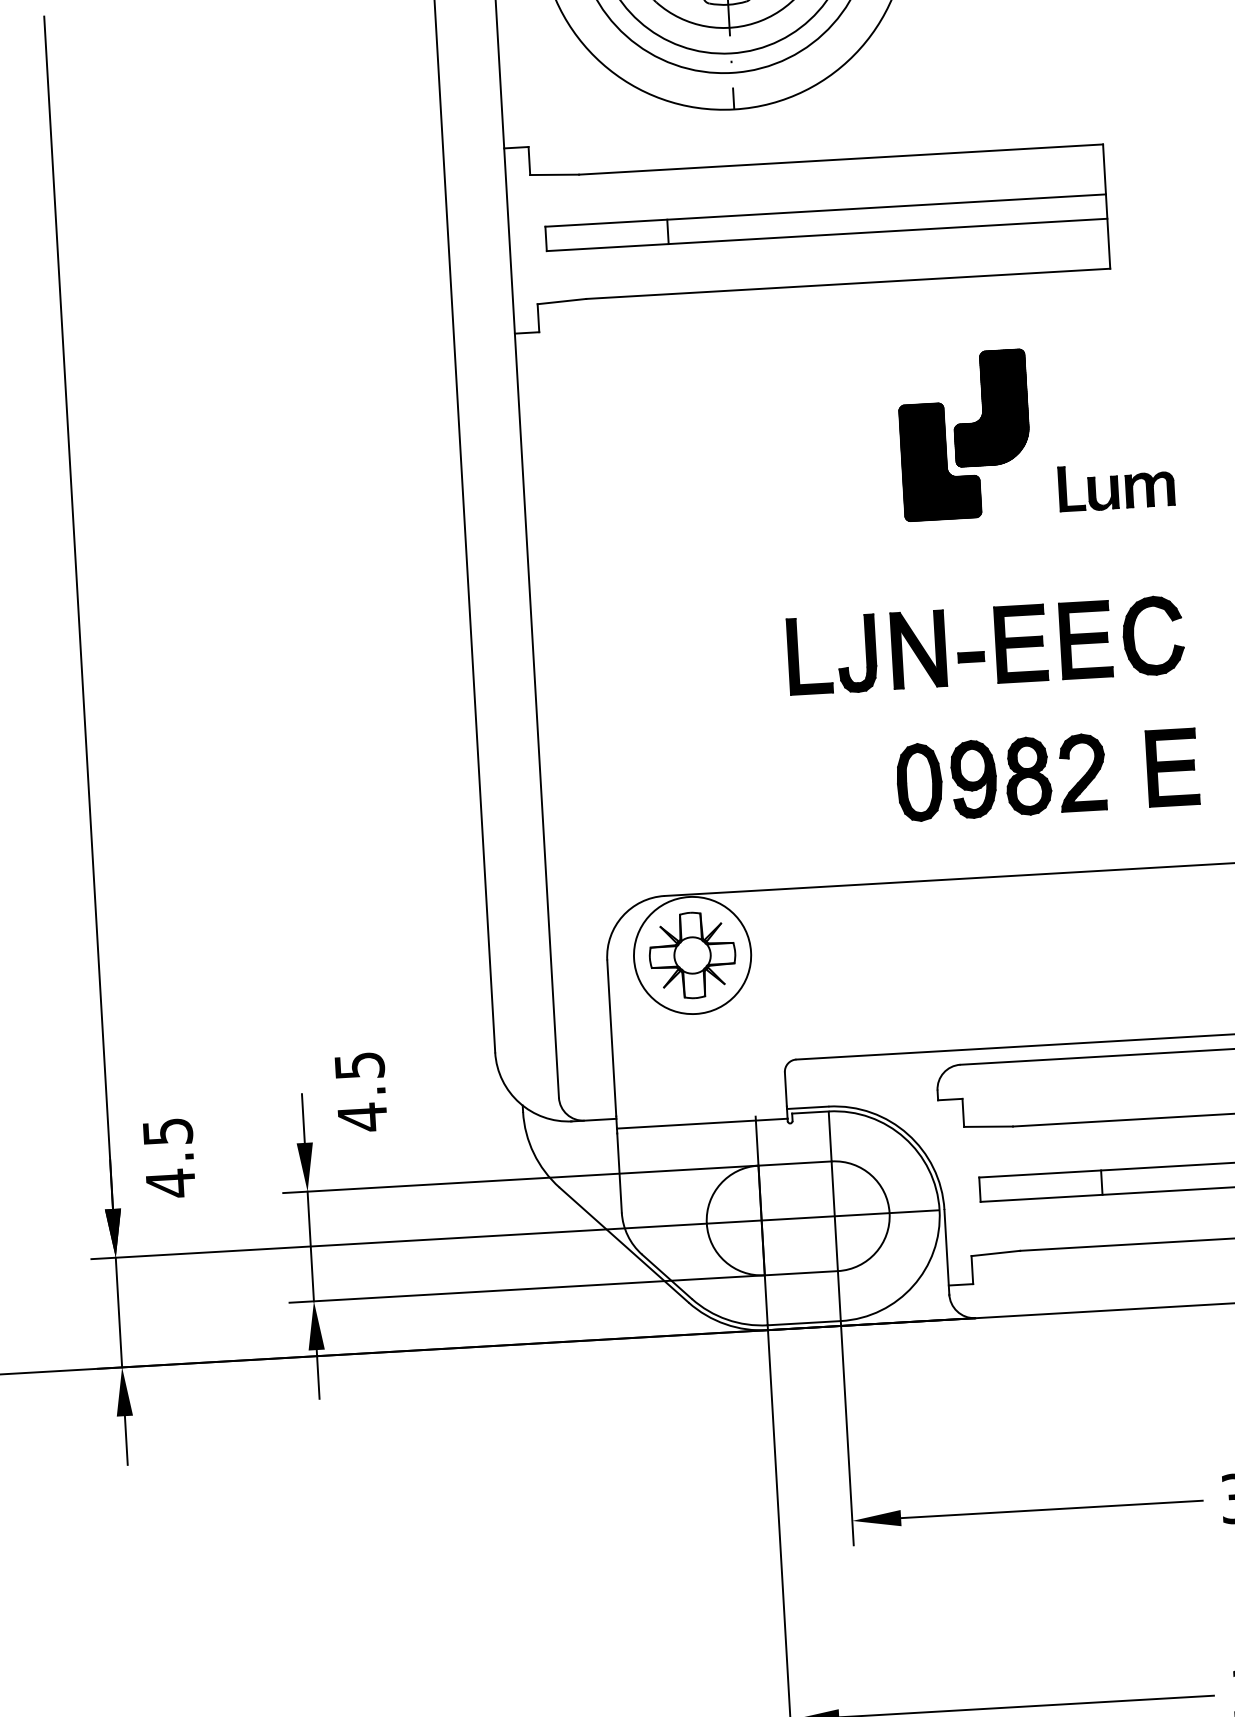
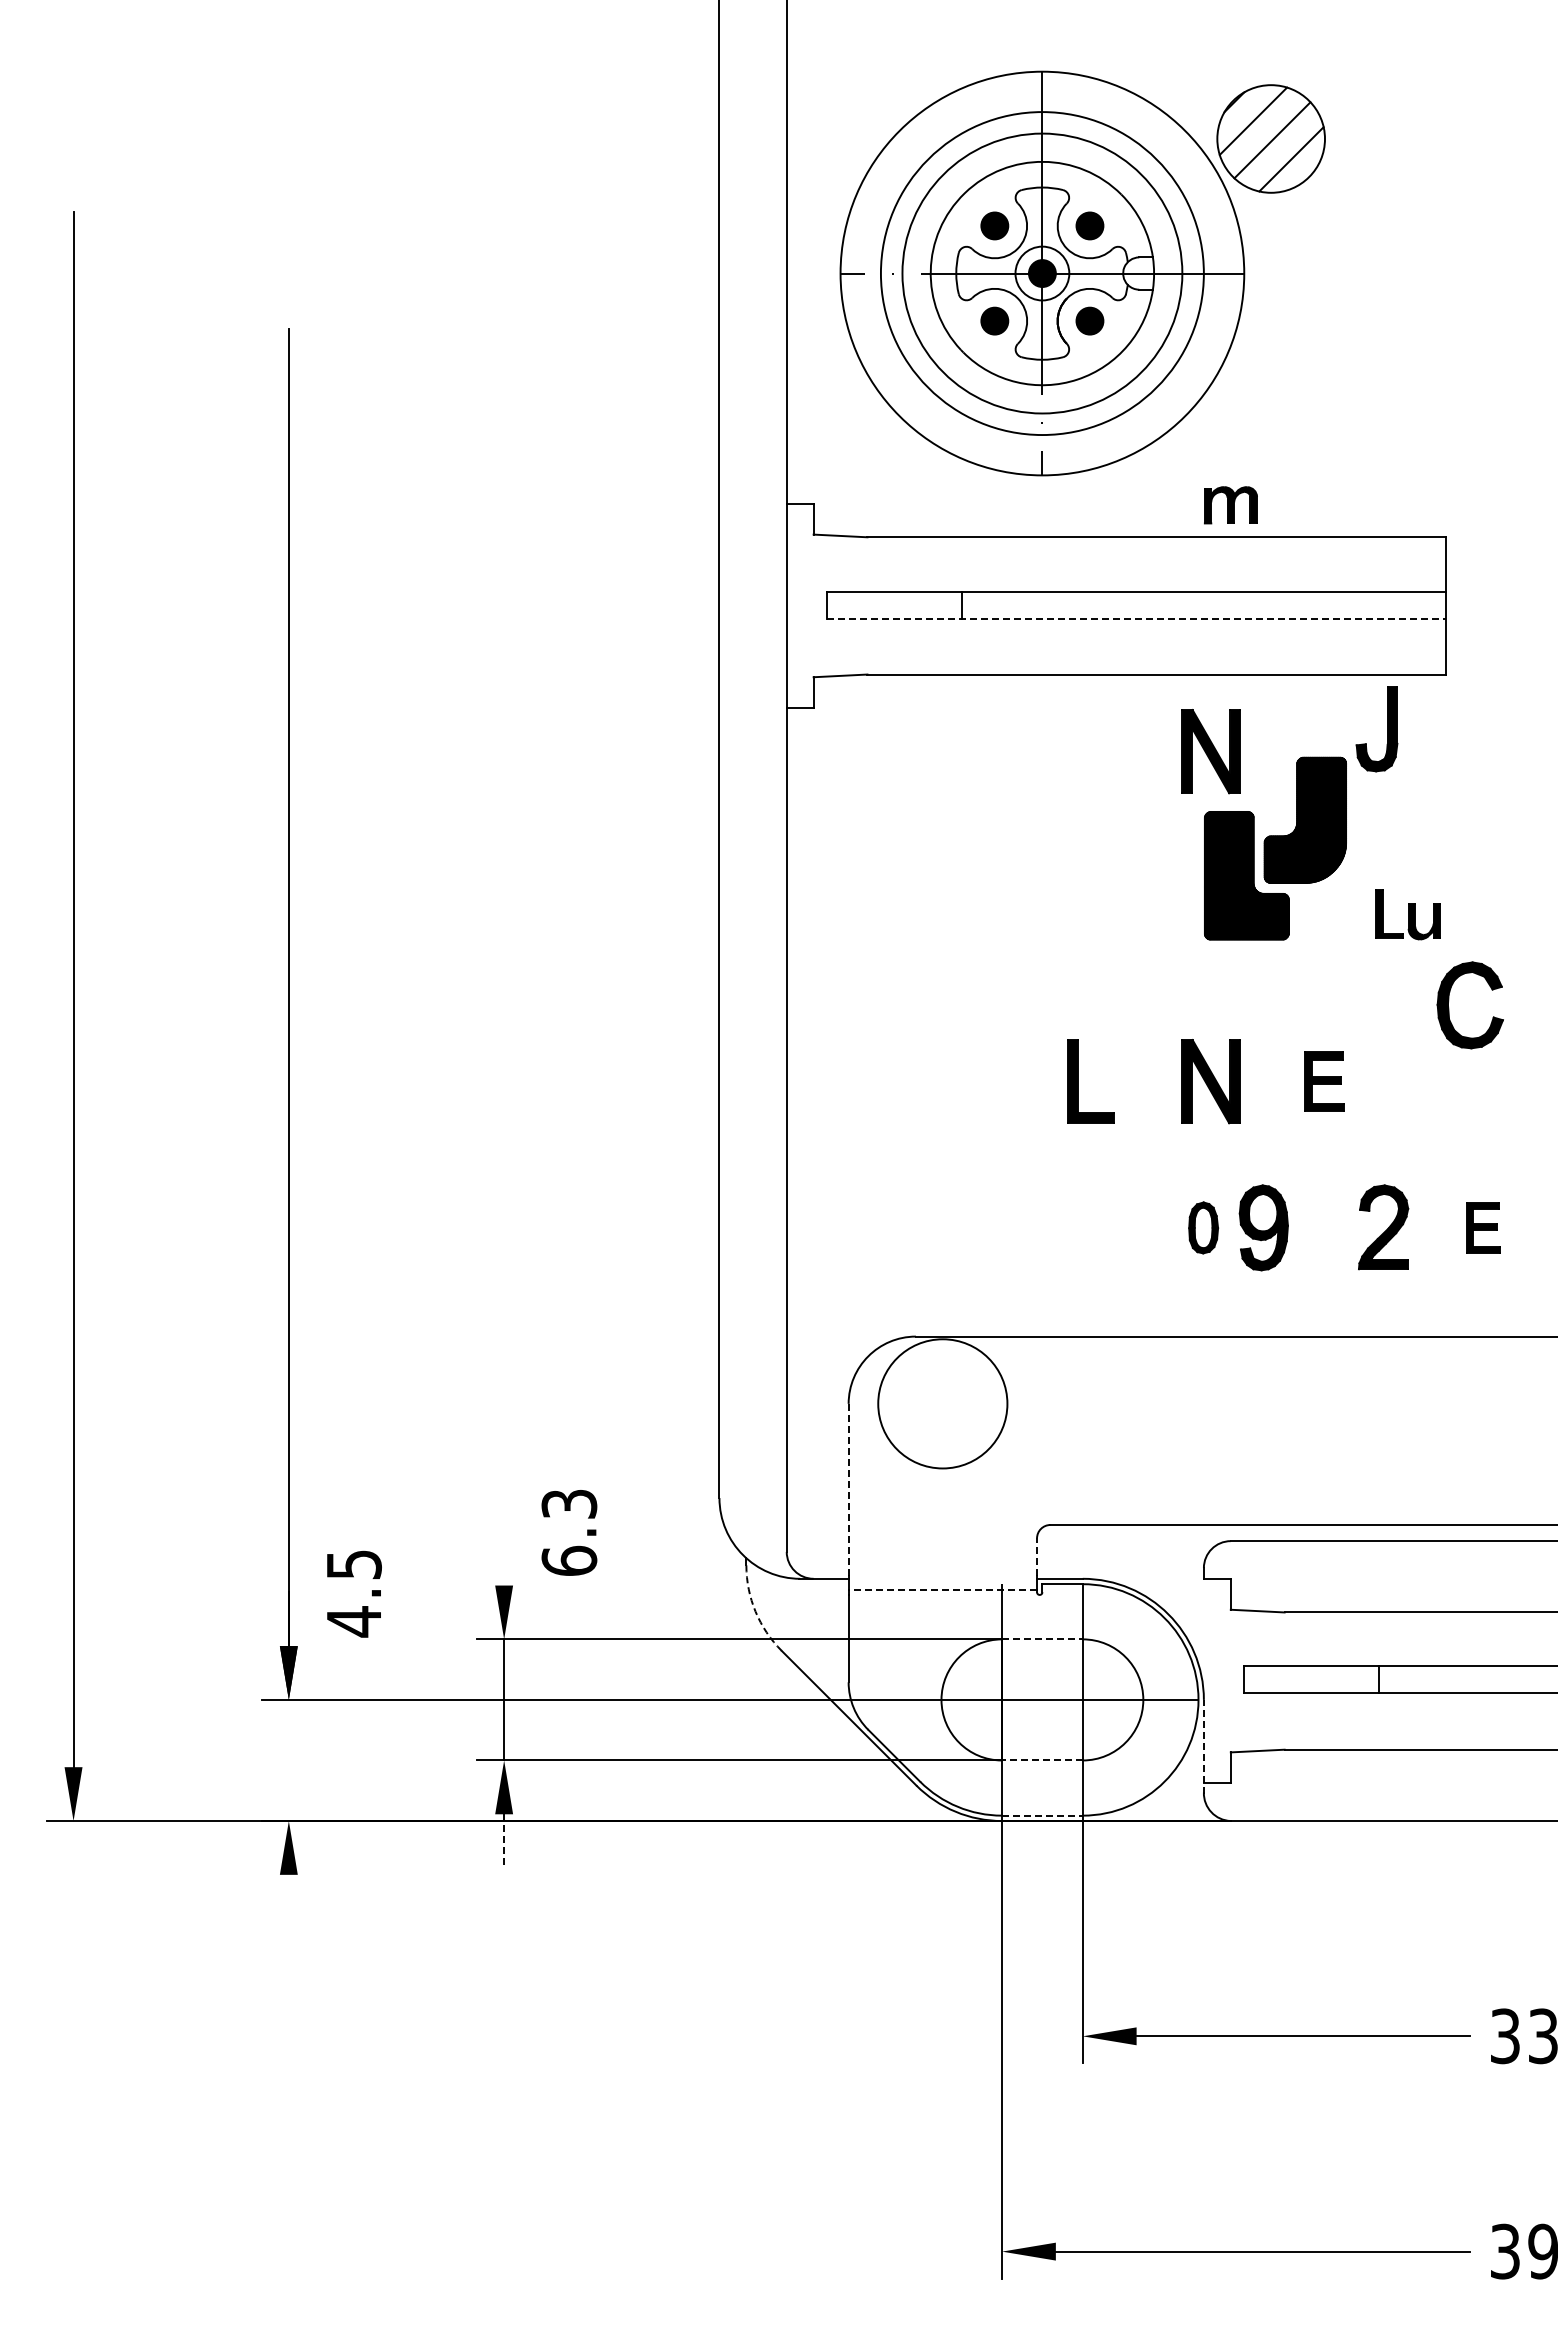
line: (827, 235) -> (1137, 619), solid -> dashed
part: (900, 350) -> (1210, 751), added
part: (1149, 489) -> (1230, 505), moved
part: (1134, 638) -> (1449, 1007), moved
part: (1085, 639) -> (1395, 1081), removed
part: (1021, 643) -> (1324, 1081), size x0.7
part: (866, 653) -> (1387, 729), moved
part: (970, 656) -> (1267, 1092), removed
part: (1172, 767) -> (1483, 1227), size x0.6
part: (1028, 775) -> (1323, 1227), removed
part: (919, 782) -> (1203, 1227), size x0.6
part: (692, 955) -> (942, 1403), removed
line: (611, 1038) -> (848, 1490), solid -> dashed
line: (786, 1089) -> (1037, 1557), solid -> dashed
text: (361, 1092) -> (569, 1533), 4.5 -> 6.3
line: (303, 1118) -> (504, 1558), removed
line: (701, 1123) -> (942, 1589), solid -> dashed
arc: (533, 1153) -> (755, 1611), solid -> dashed
line: (795, 1163) -> (1042, 1639), solid -> dashed
line: (946, 1252) -> (1203, 1746), solid -> dashed
line: (800, 1273) -> (1041, 1760), solid -> dashed
line: (118, 1312) -> (288, 1760), removed
line: (804, 1323) -> (1042, 1815), solid -> dashed
line: (318, 1374) -> (504, 1841), solid -> dashed
line: (125, 1440) -> (288, 1901), removed

